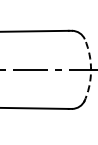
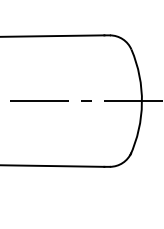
arc: (91, 70) -> (142, 102), dashed -> solid

